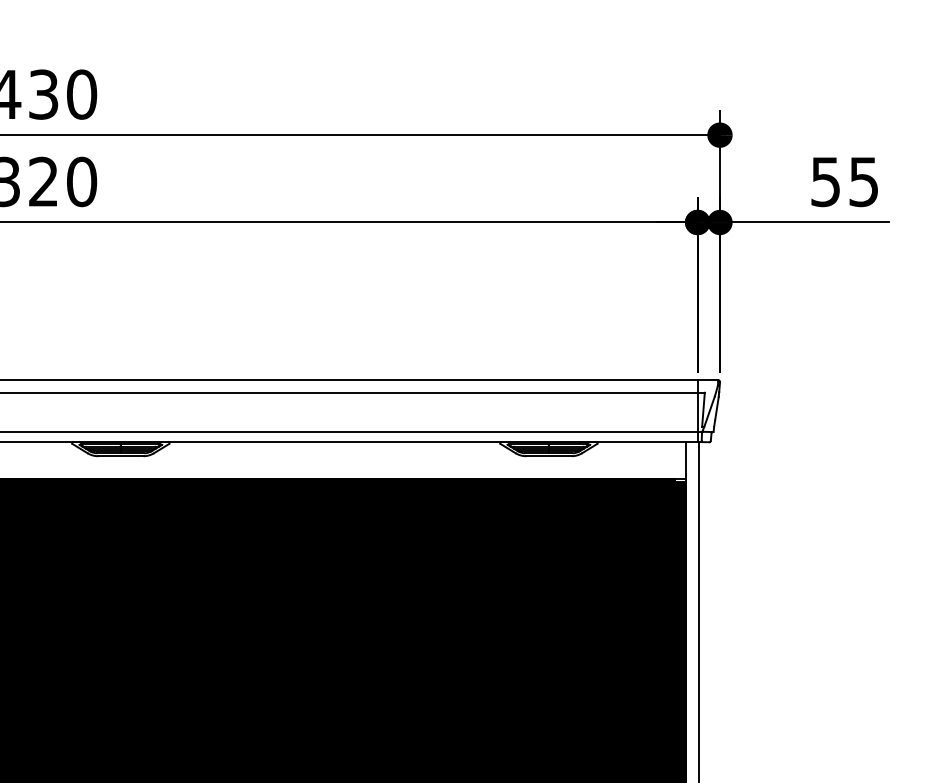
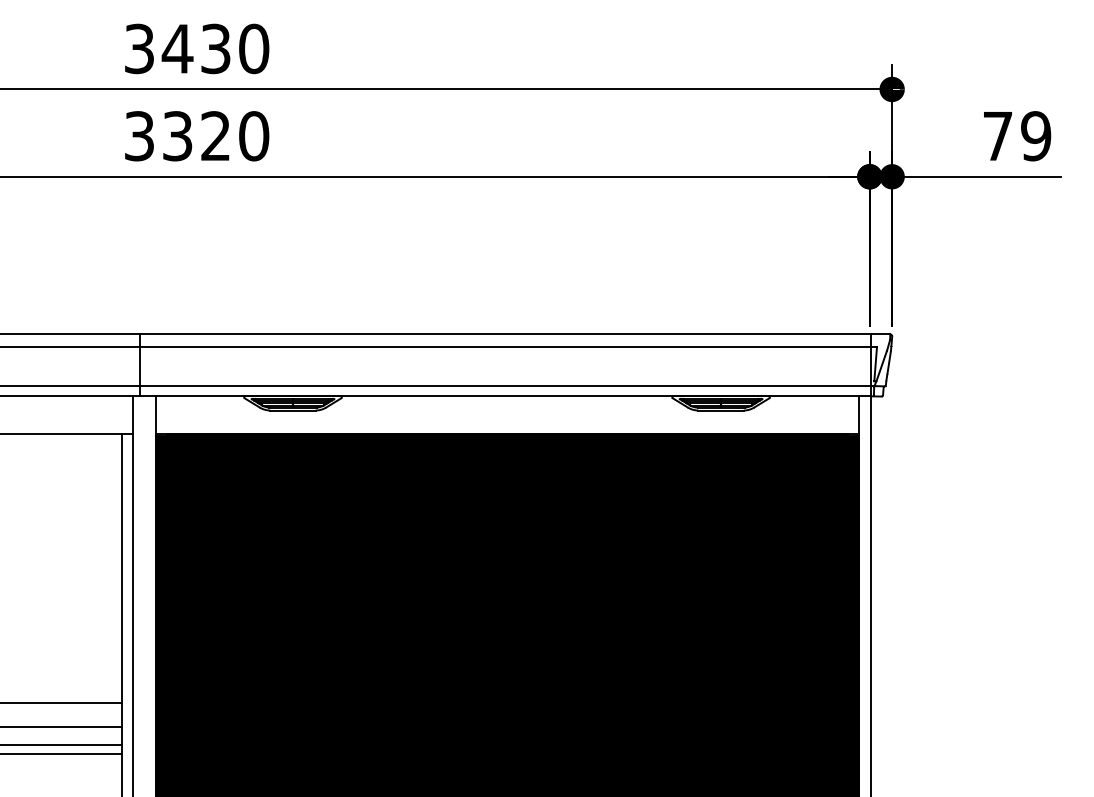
text: (845, 182) -> (1017, 136), 55 -> 79

